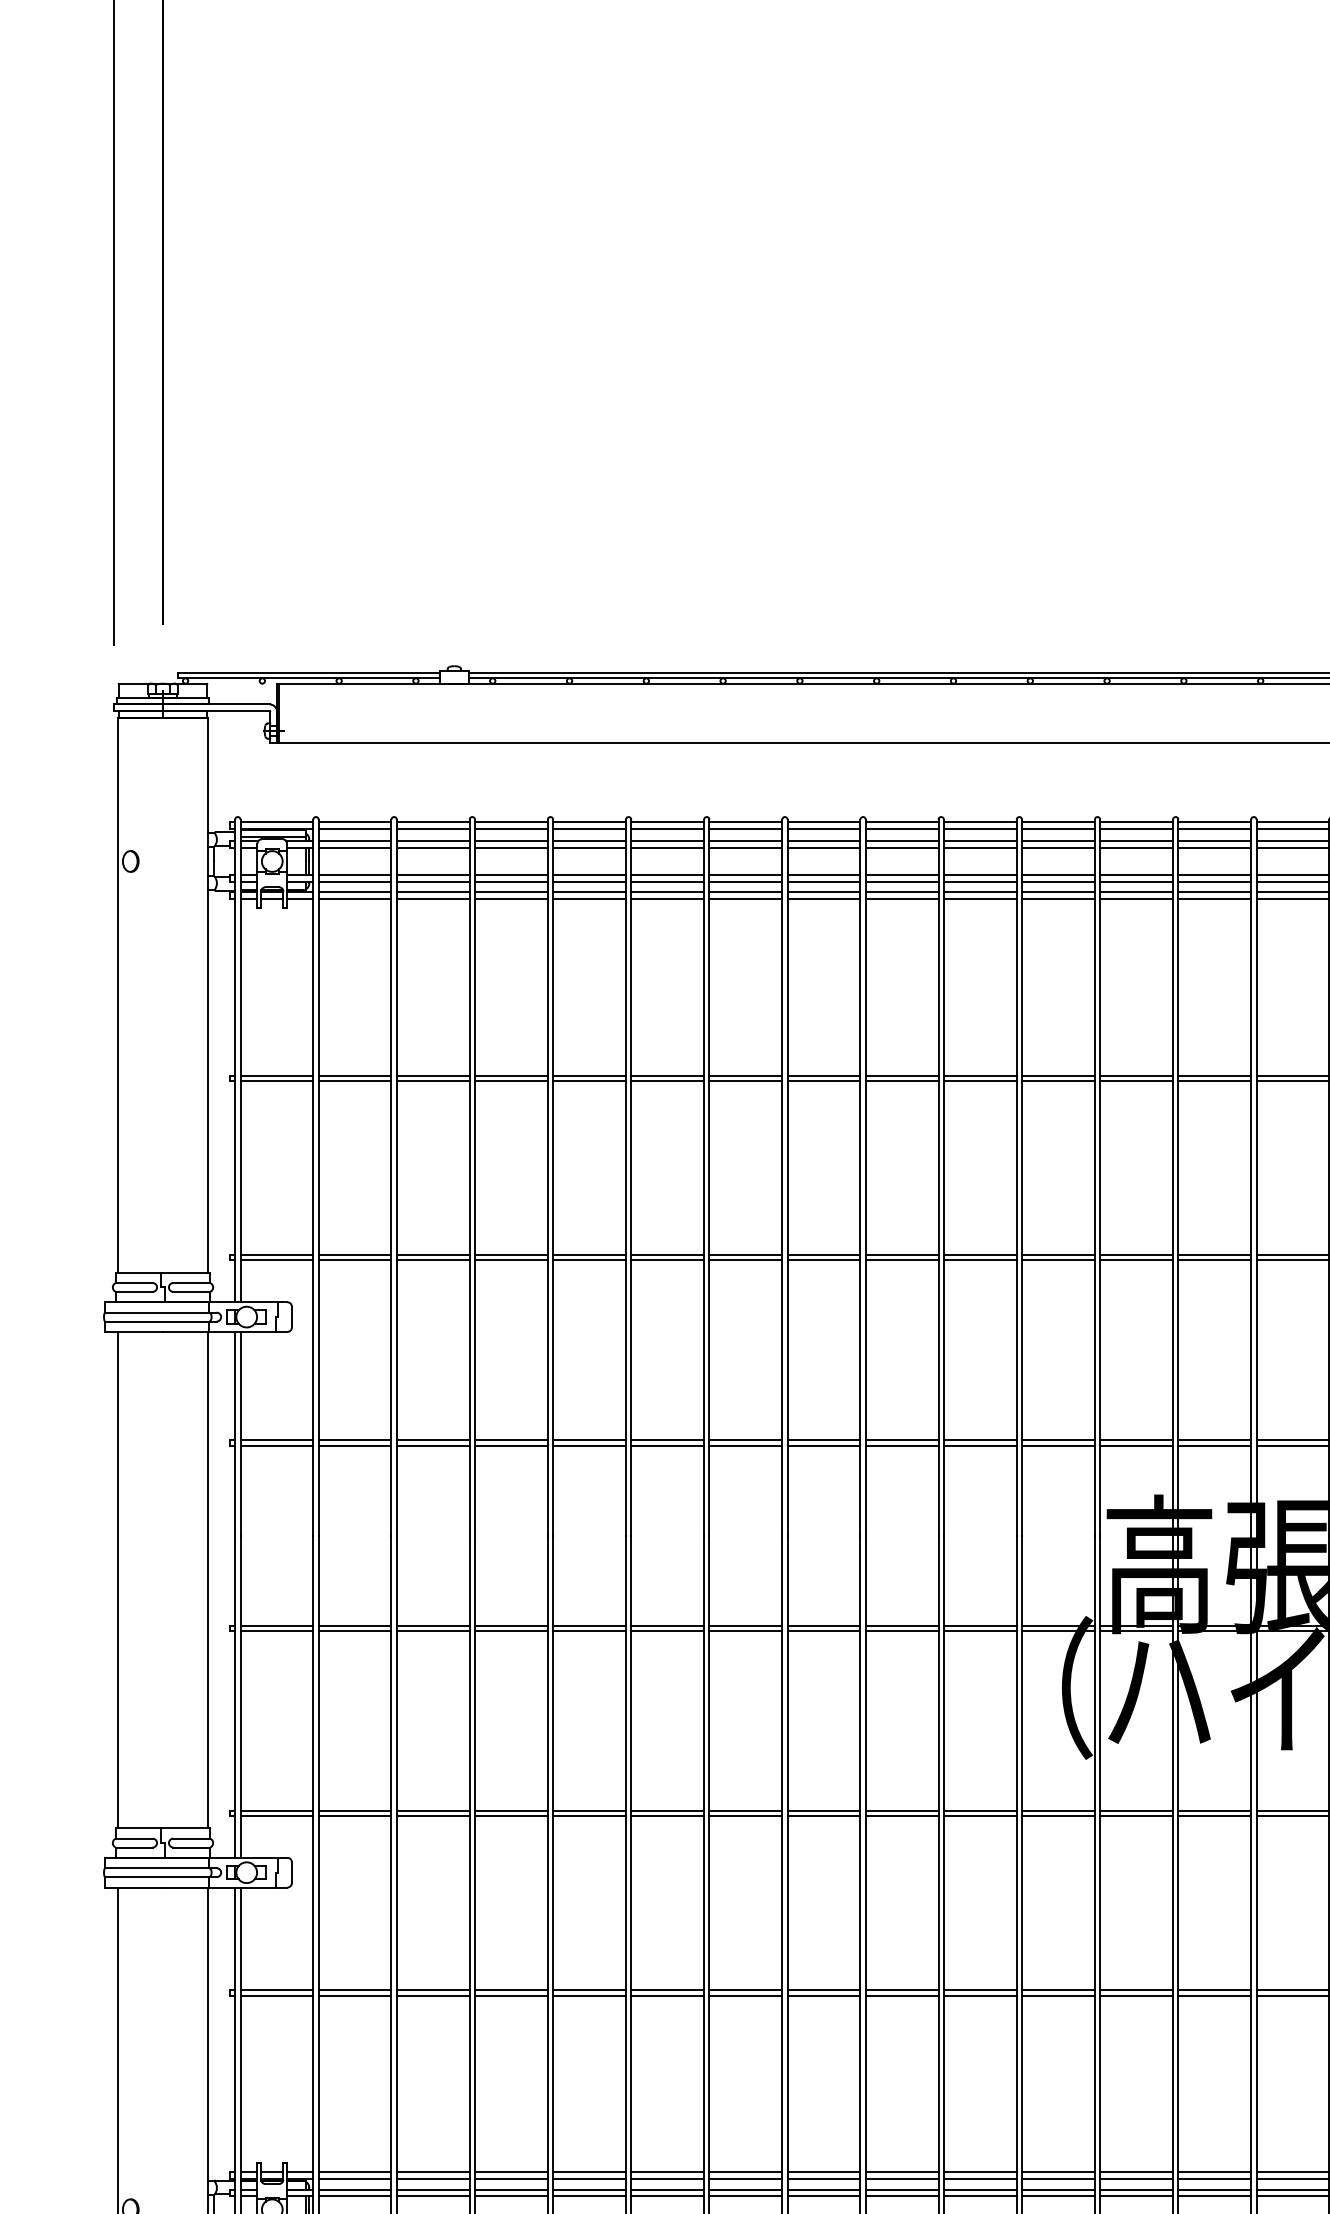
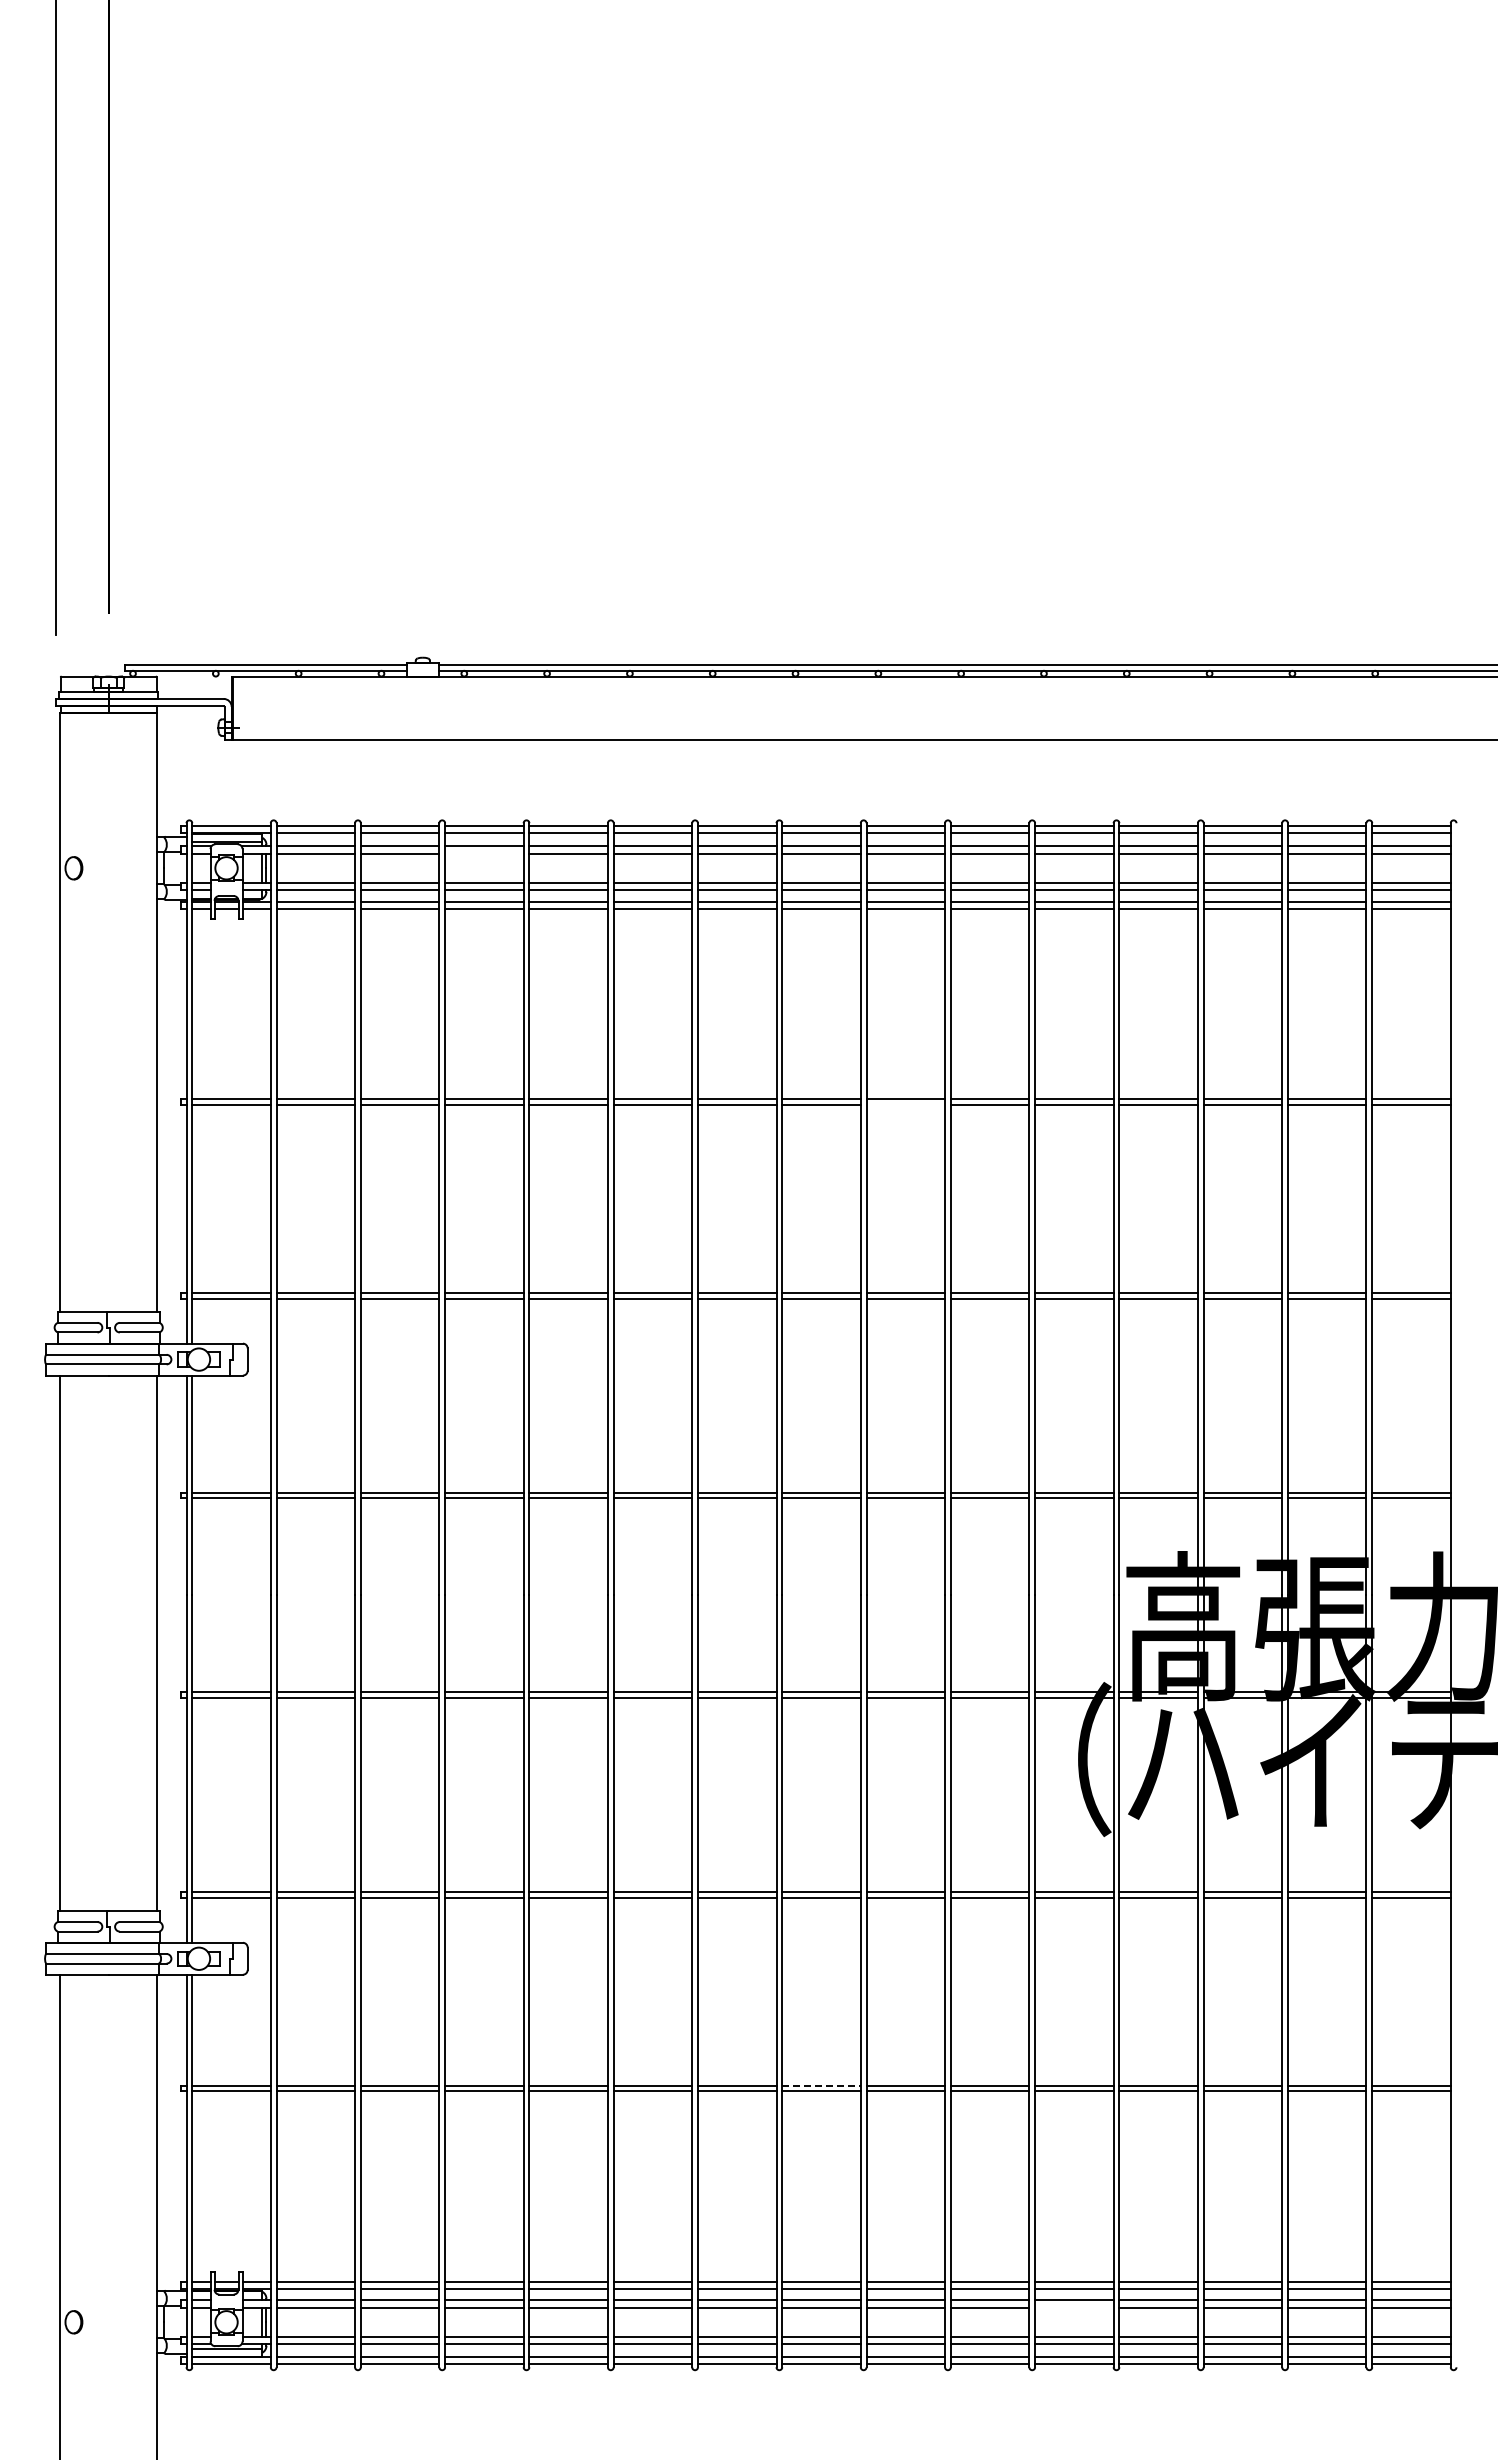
line: (511, 847) -> (484, 853), removed
line: (901, 1080) -> (905, 1104), removed
line: (824, 1990) -> (822, 2085), solid -> dashed
line: (1058, 2196) -> (1074, 2307), removed

